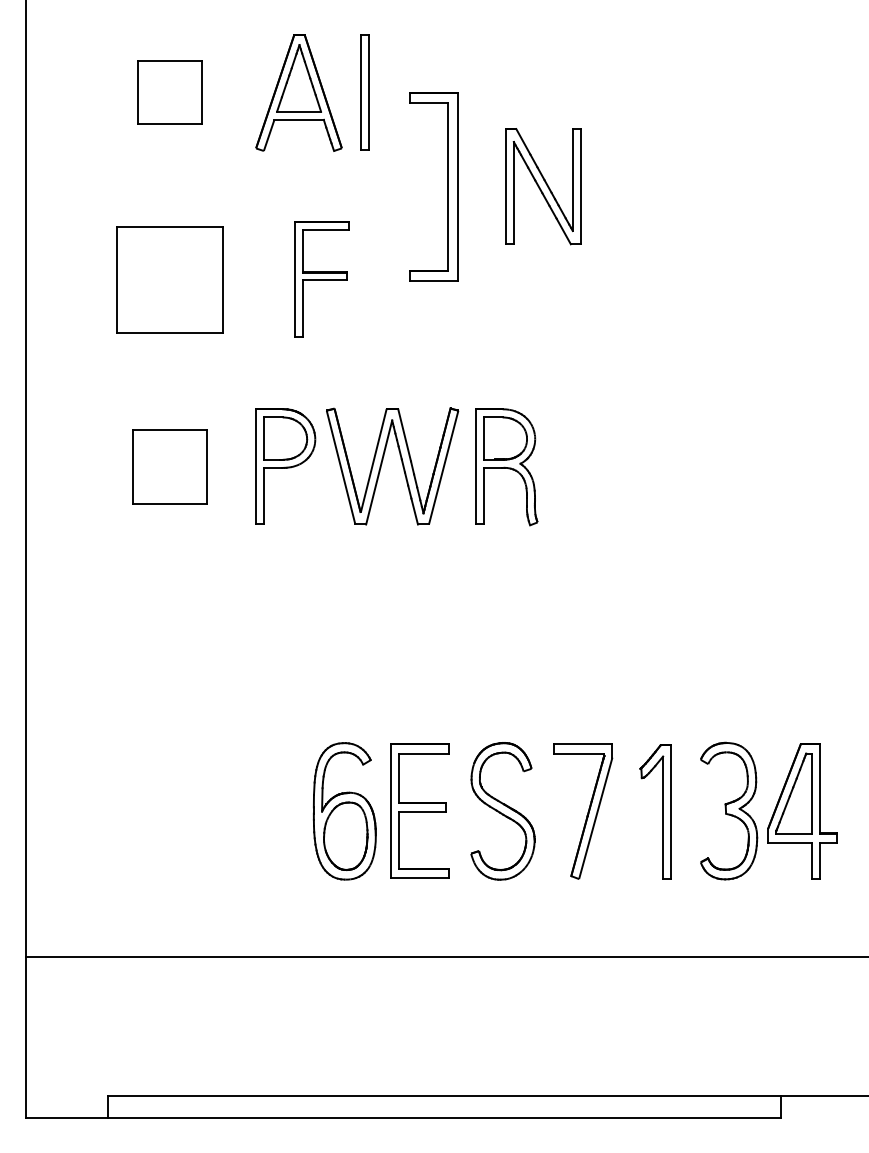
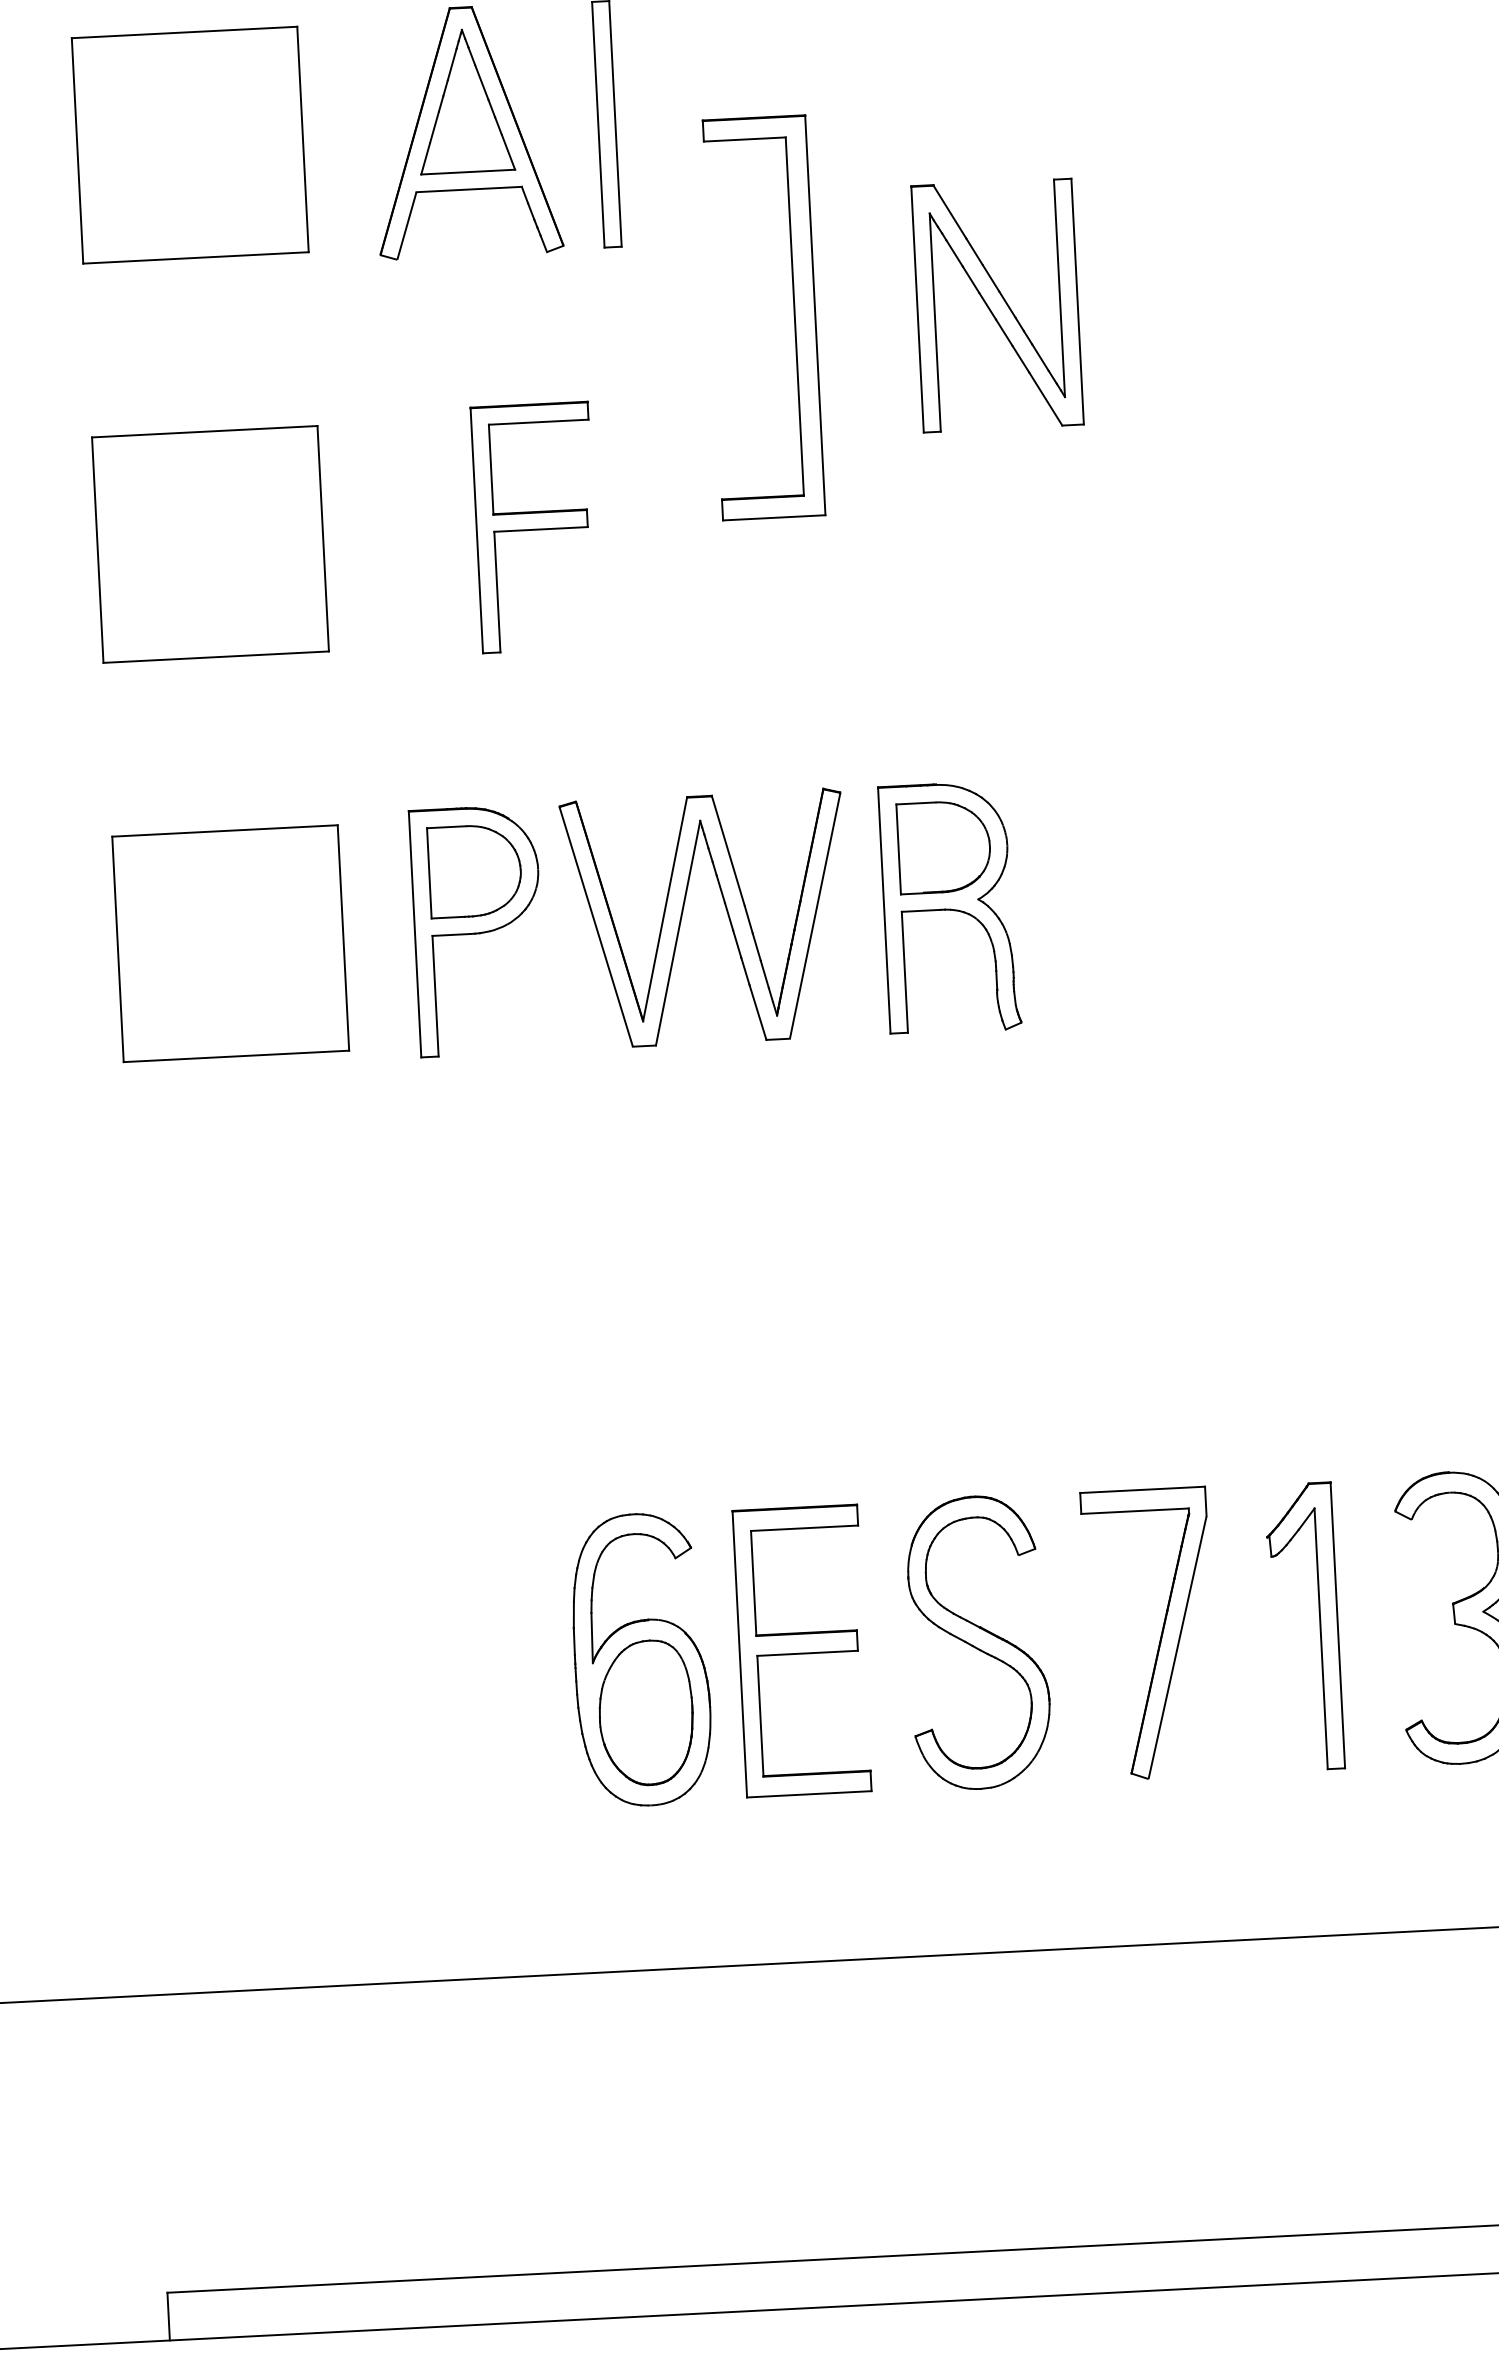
part: (169, 92) -> (189, 145), size x1.67
part: (169, 466) -> (230, 943), size x1.43

